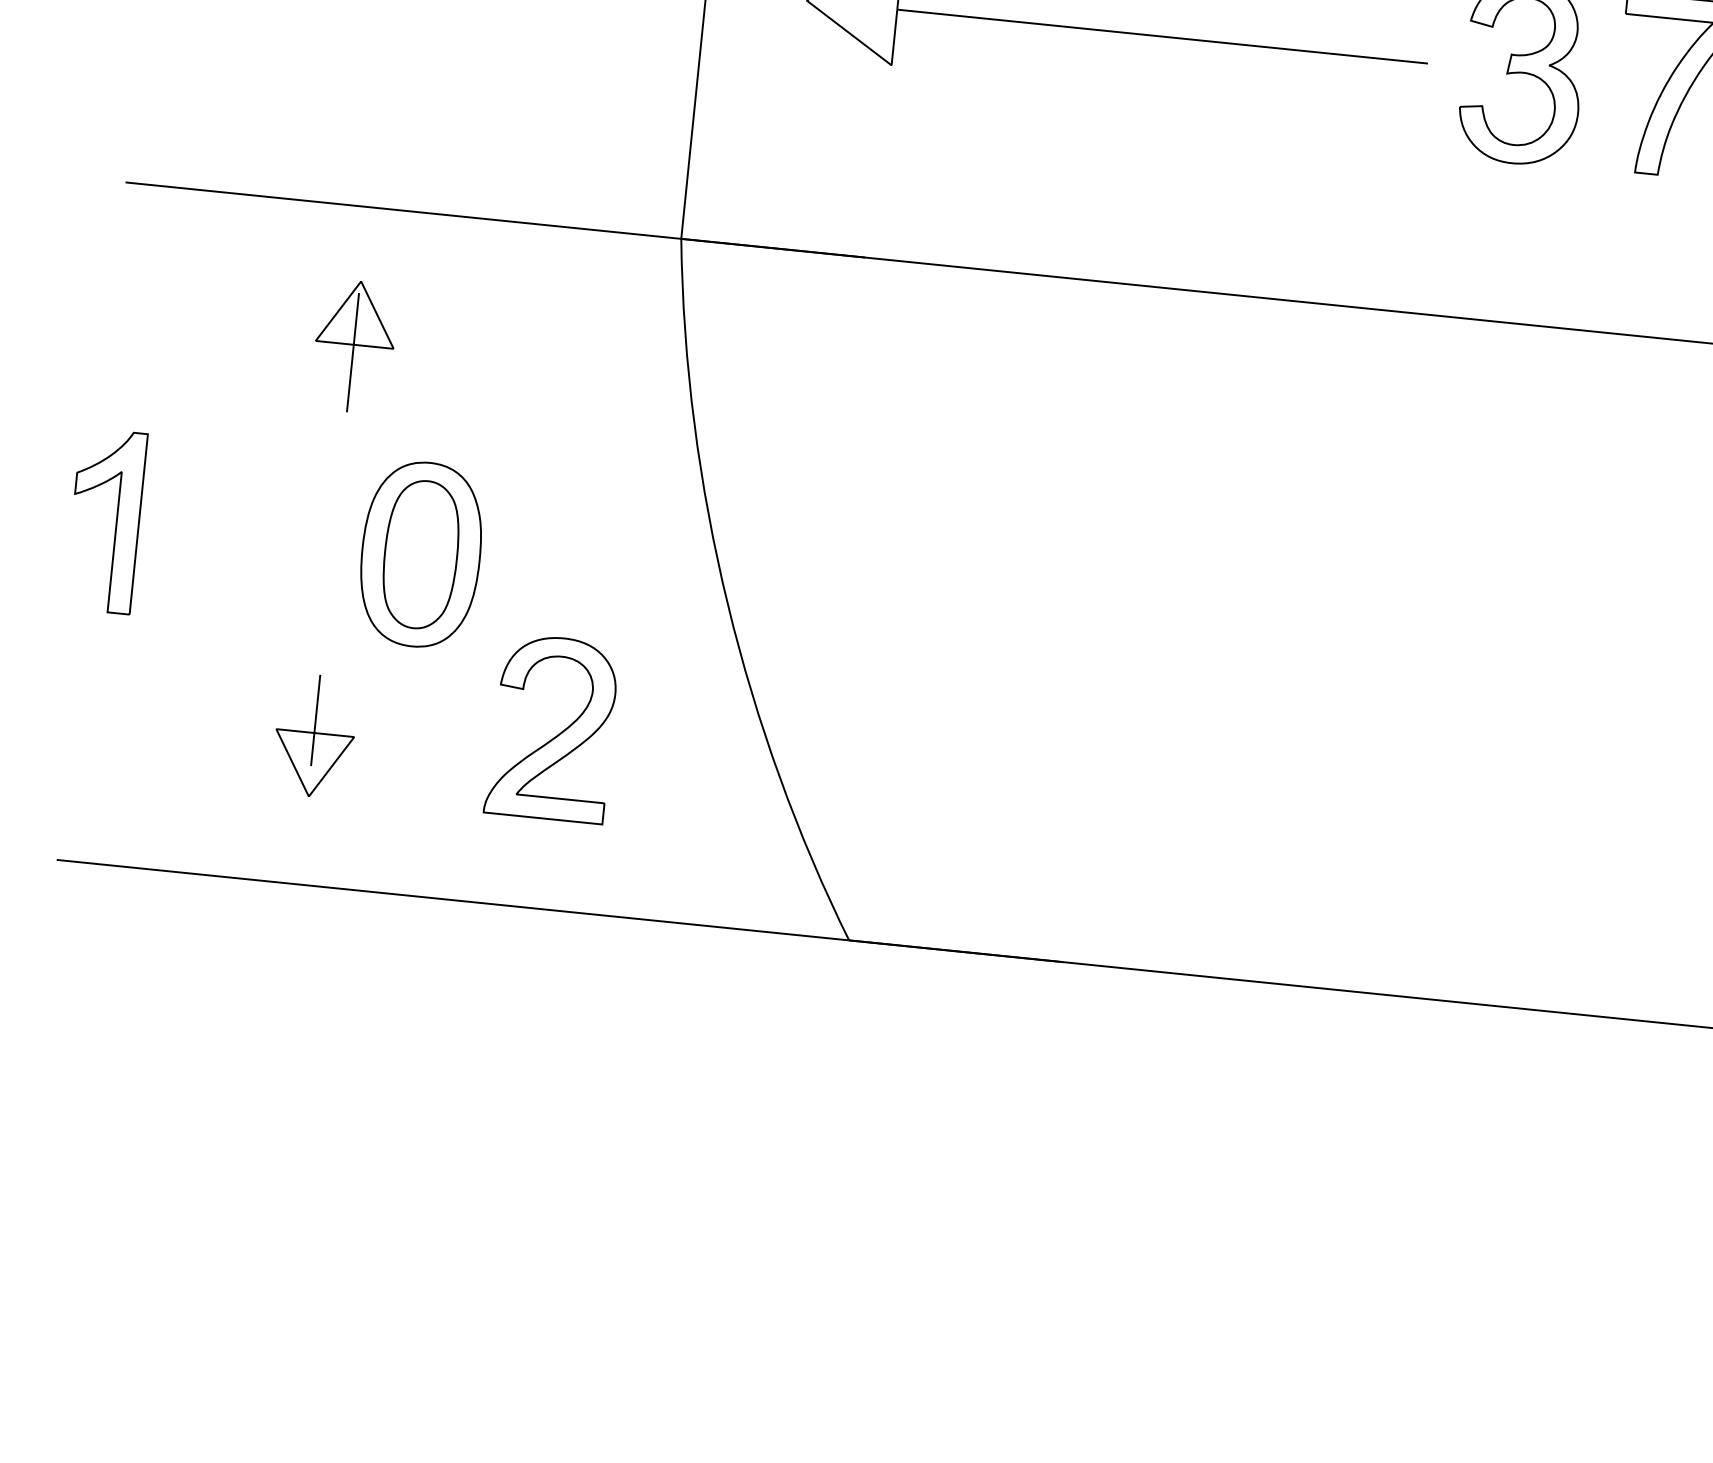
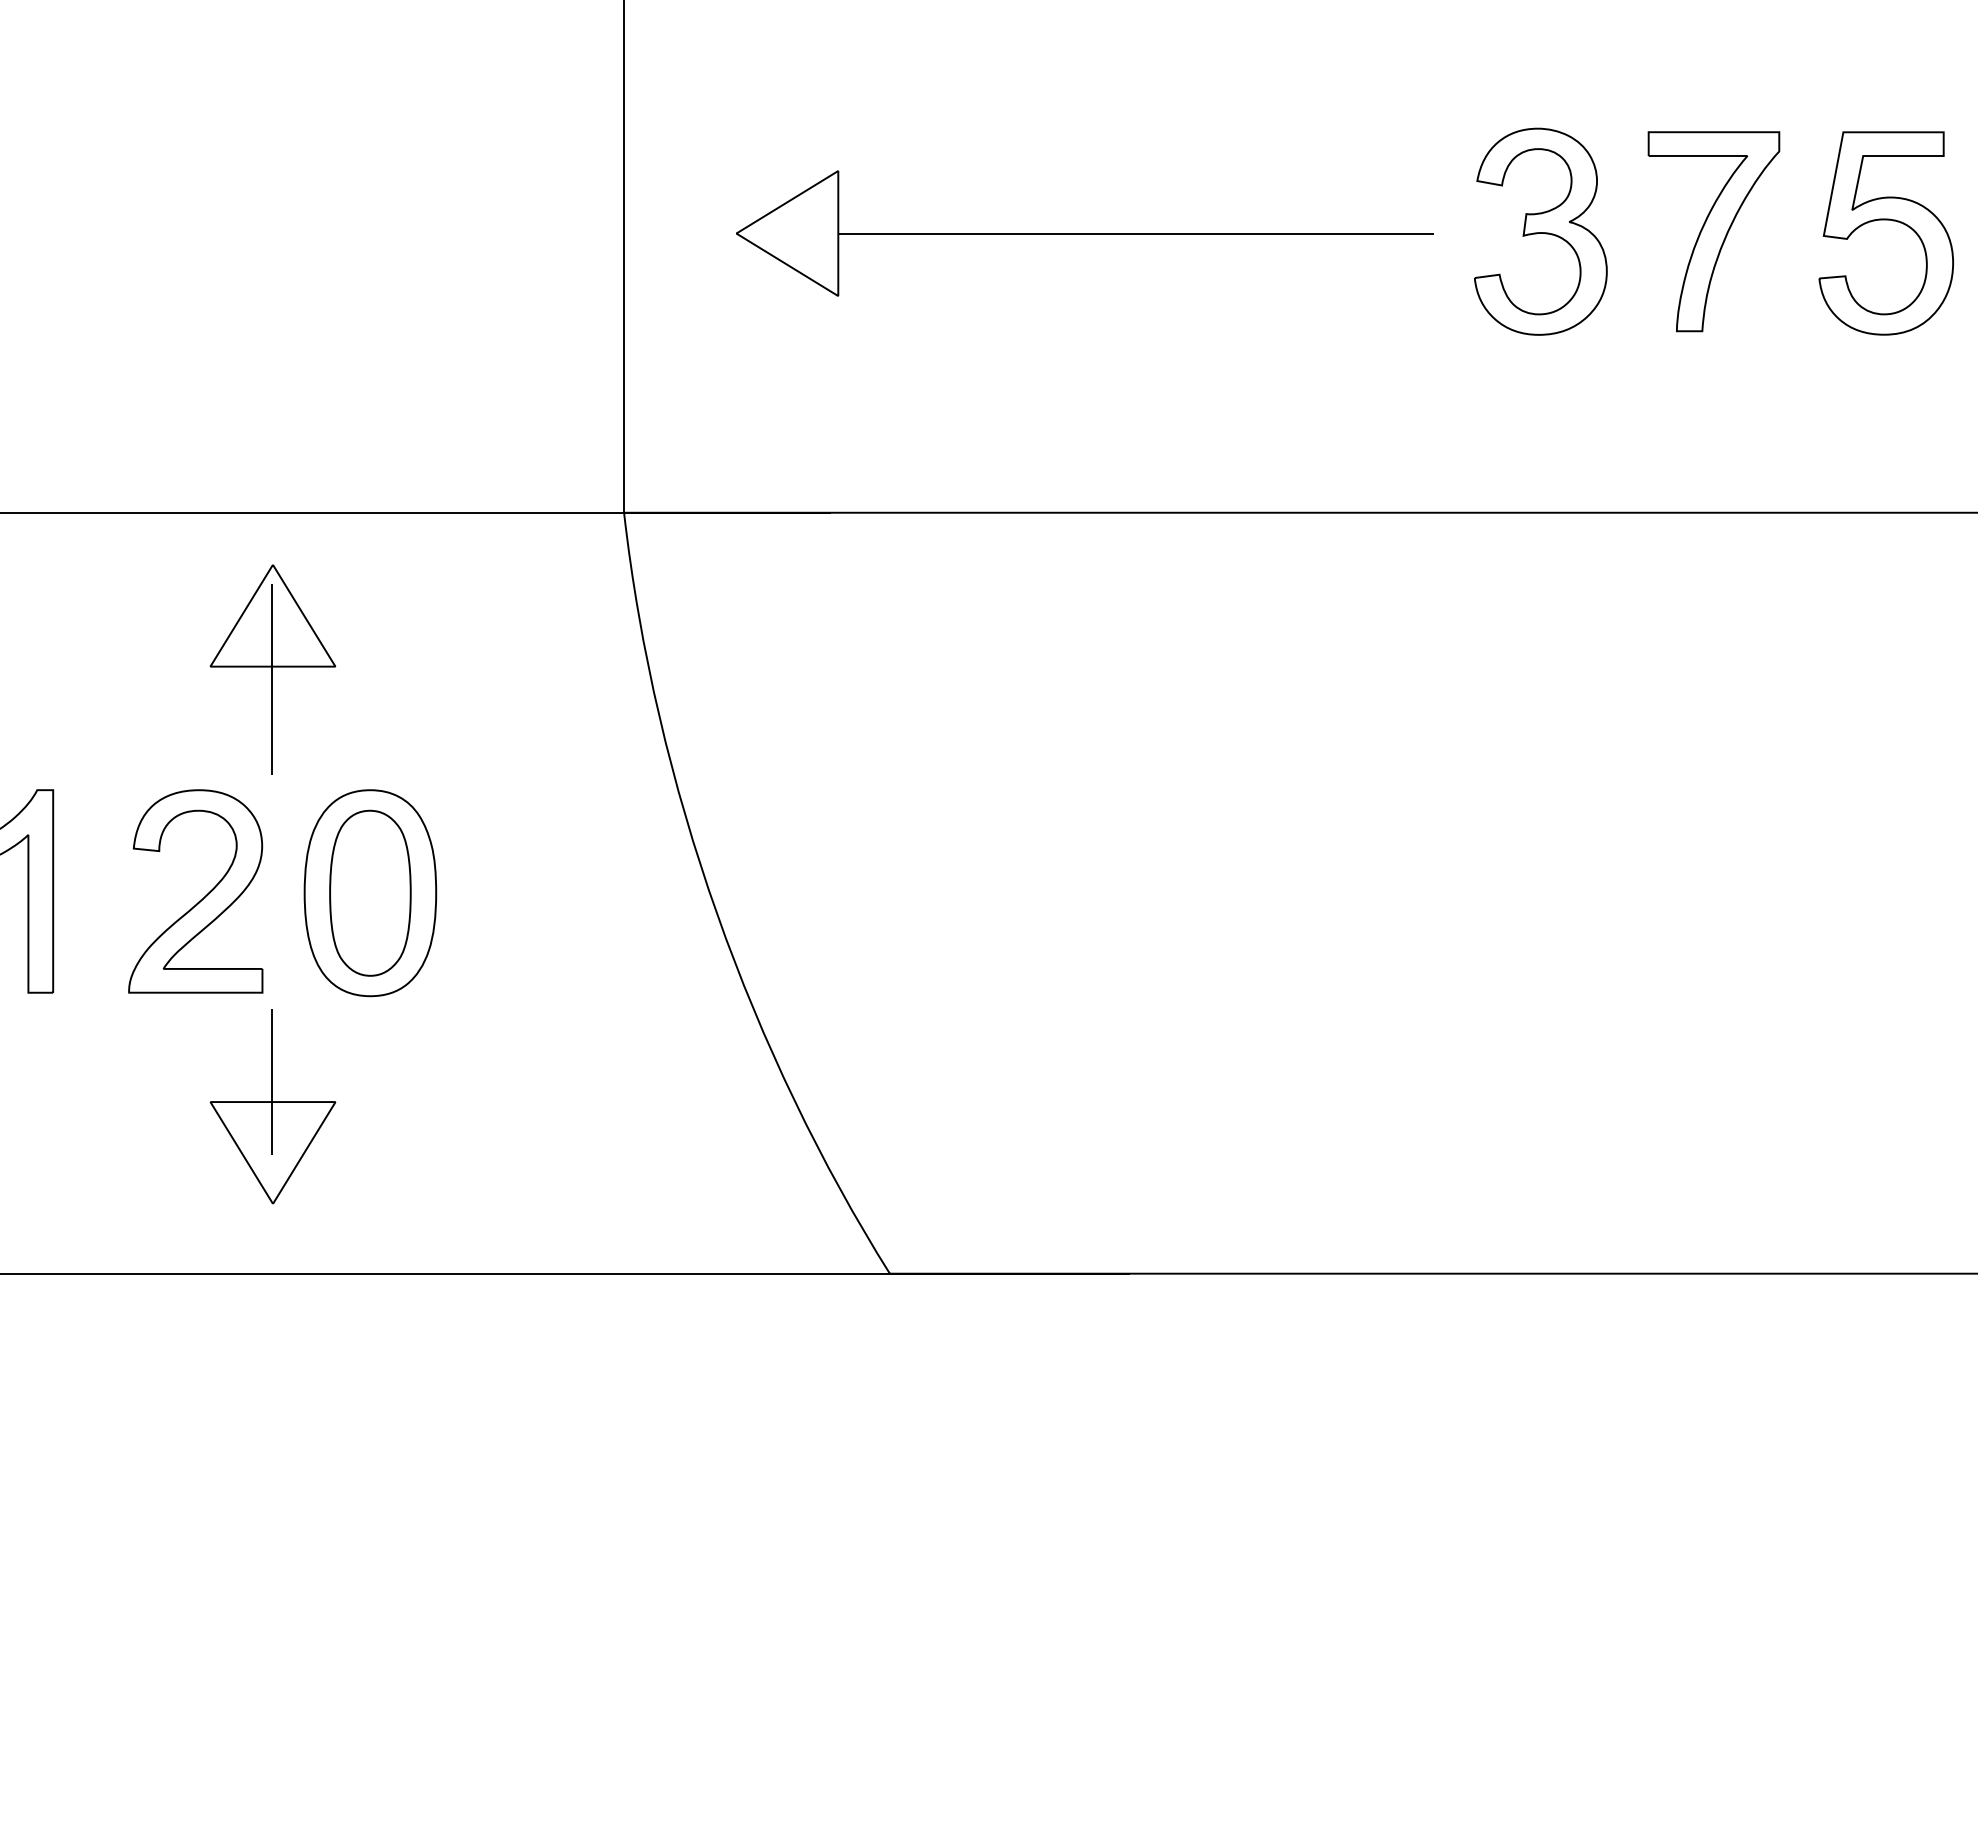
part: (354, 346) -> (272, 669), size x1.43
part: (314, 735) -> (272, 1106), size x1.43
part: (555, 735) -> (200, 899), moved

